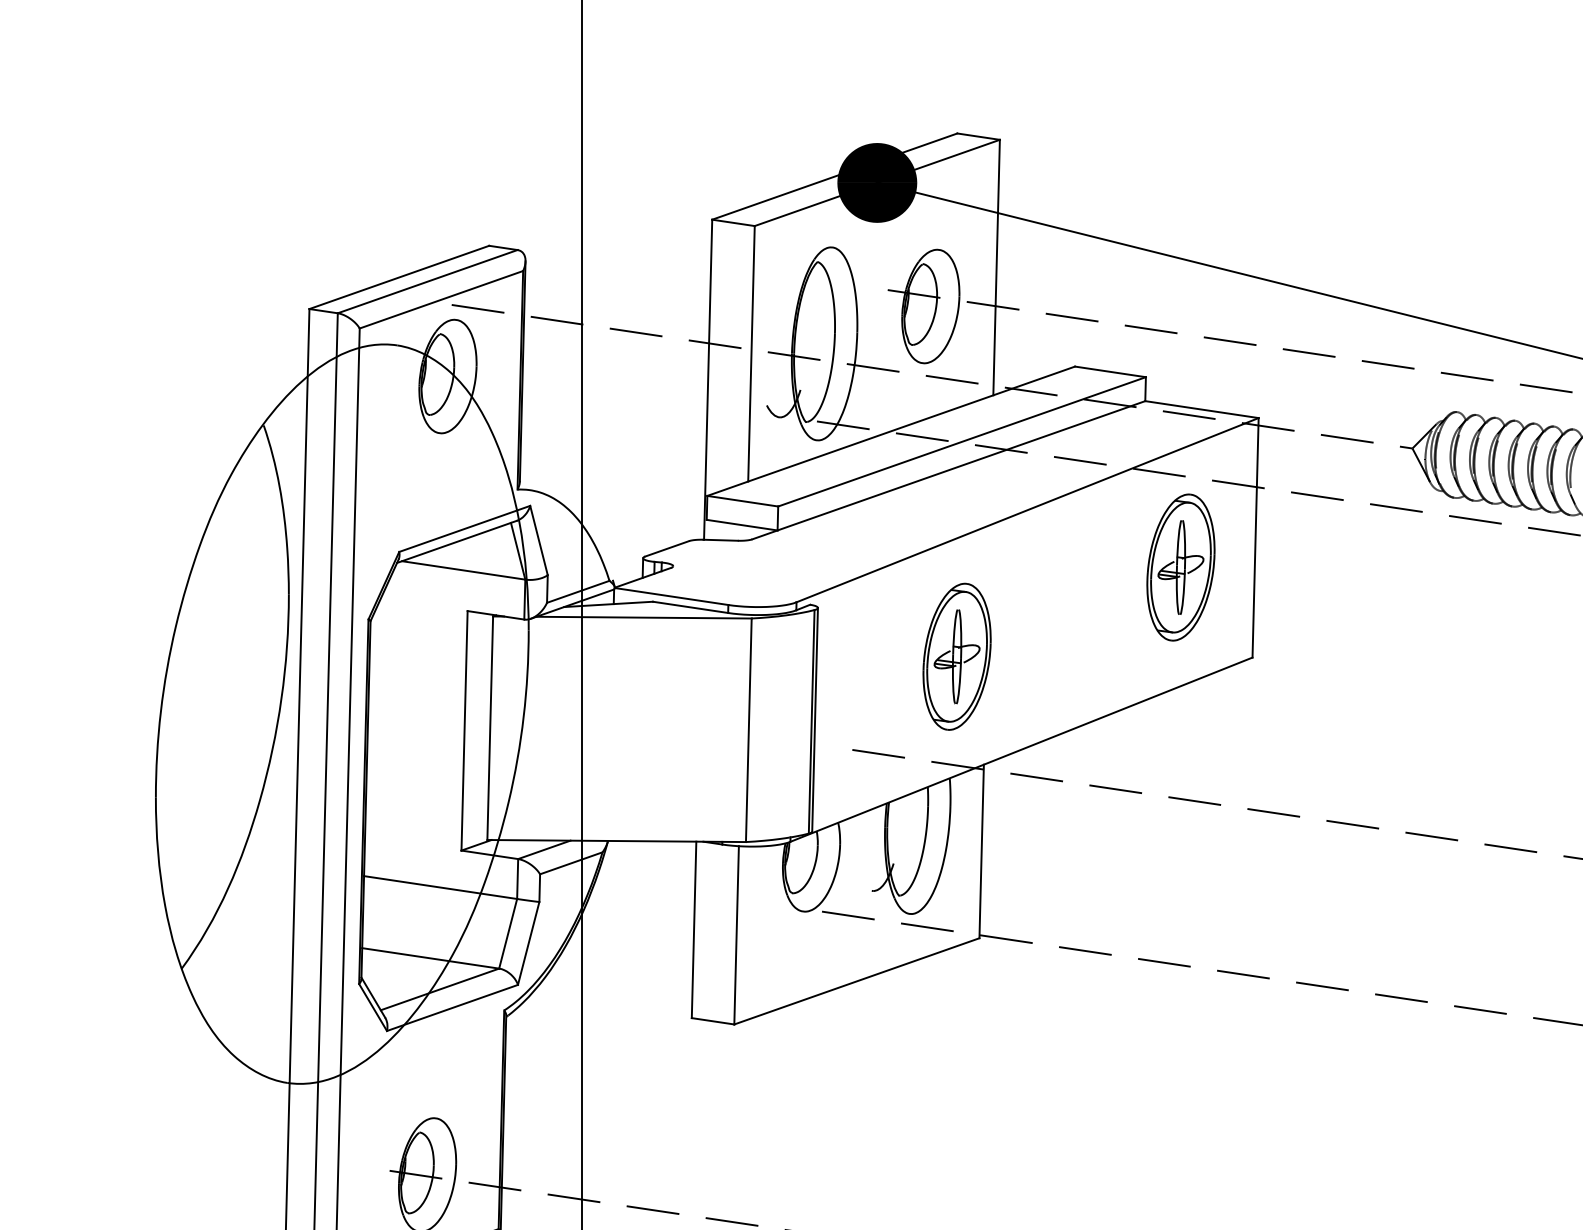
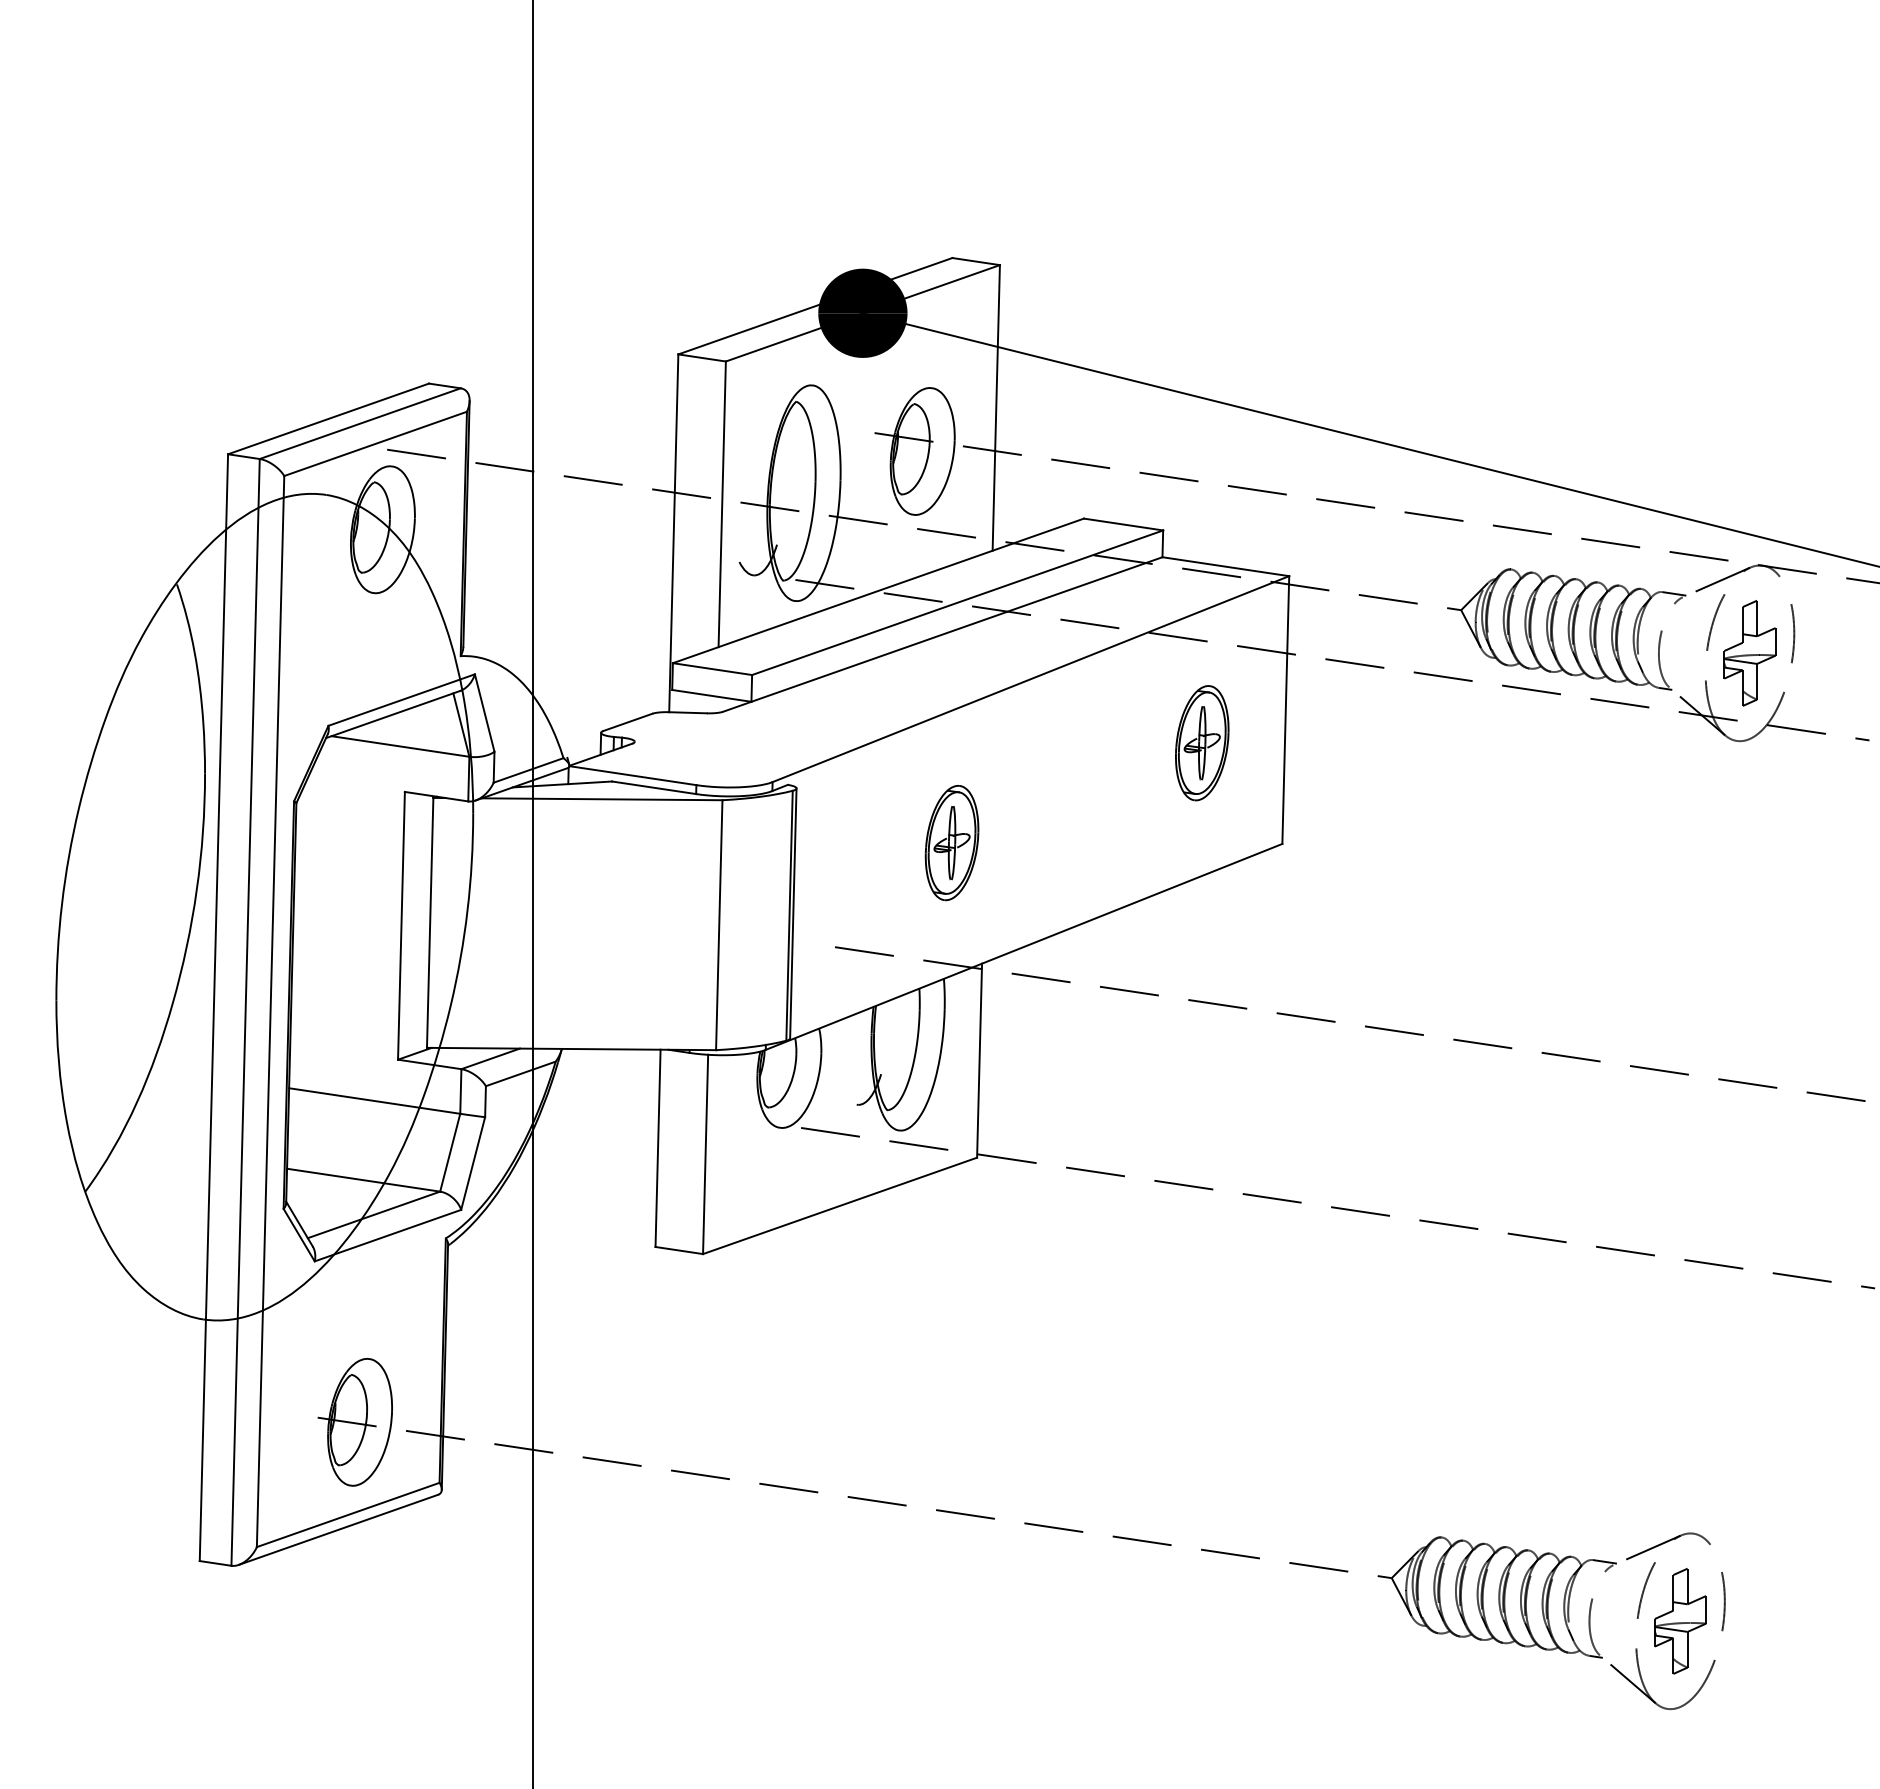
part: (1180, 566) -> (1201, 742), size x0.7
part: (956, 656) -> (951, 842), size x0.7

